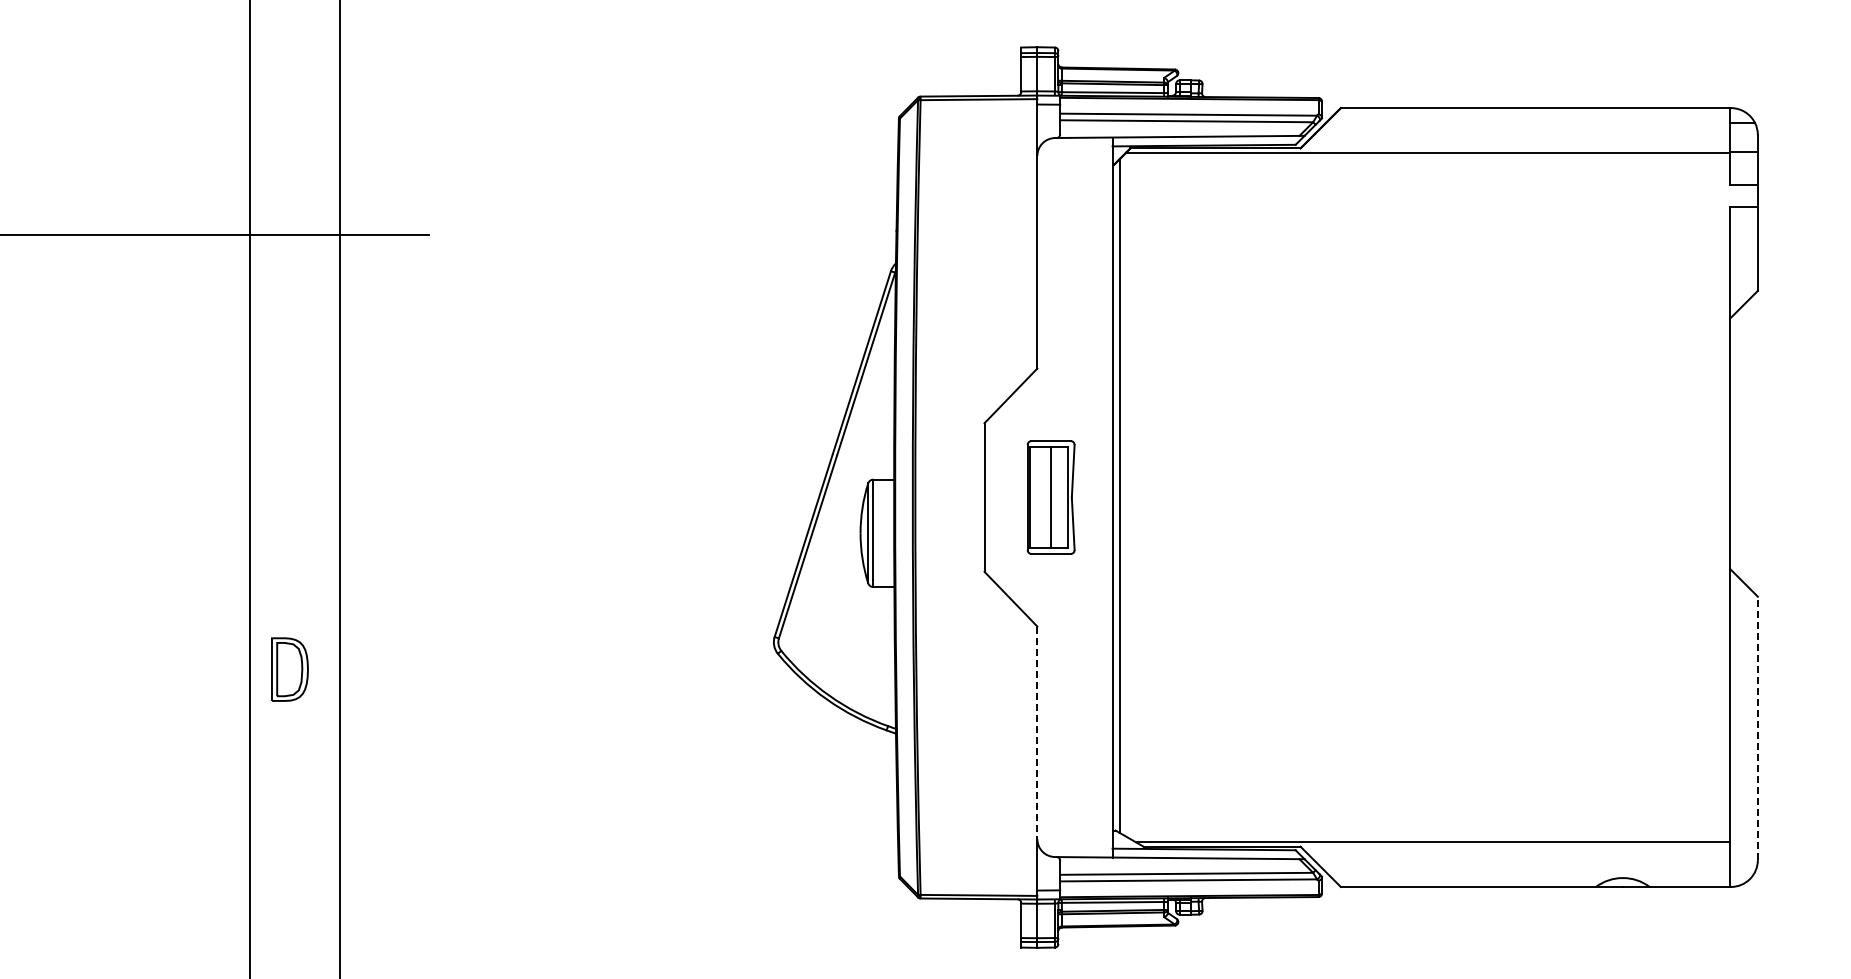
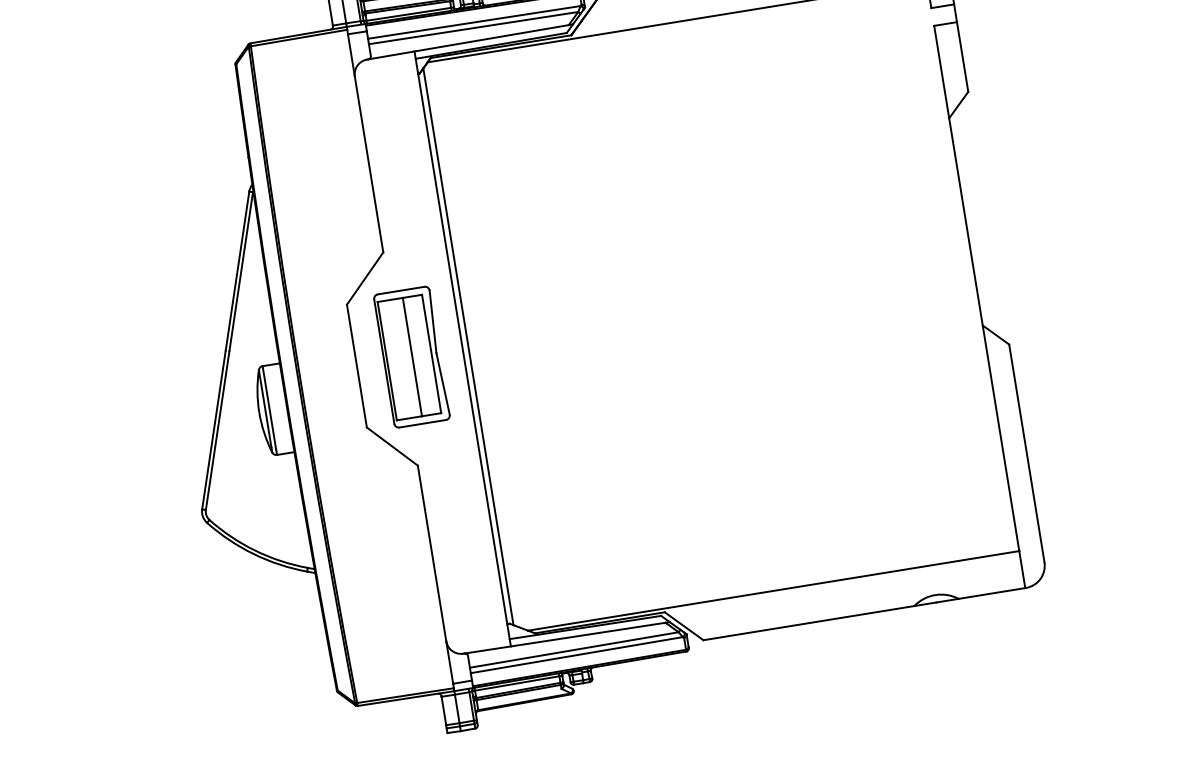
part: (1050, 497) -> (411, 357), size x1.43
line: (1757, 728) -> (1026, 453), dashed -> solid
line: (1037, 733) -> (432, 553), dashed -> solid

